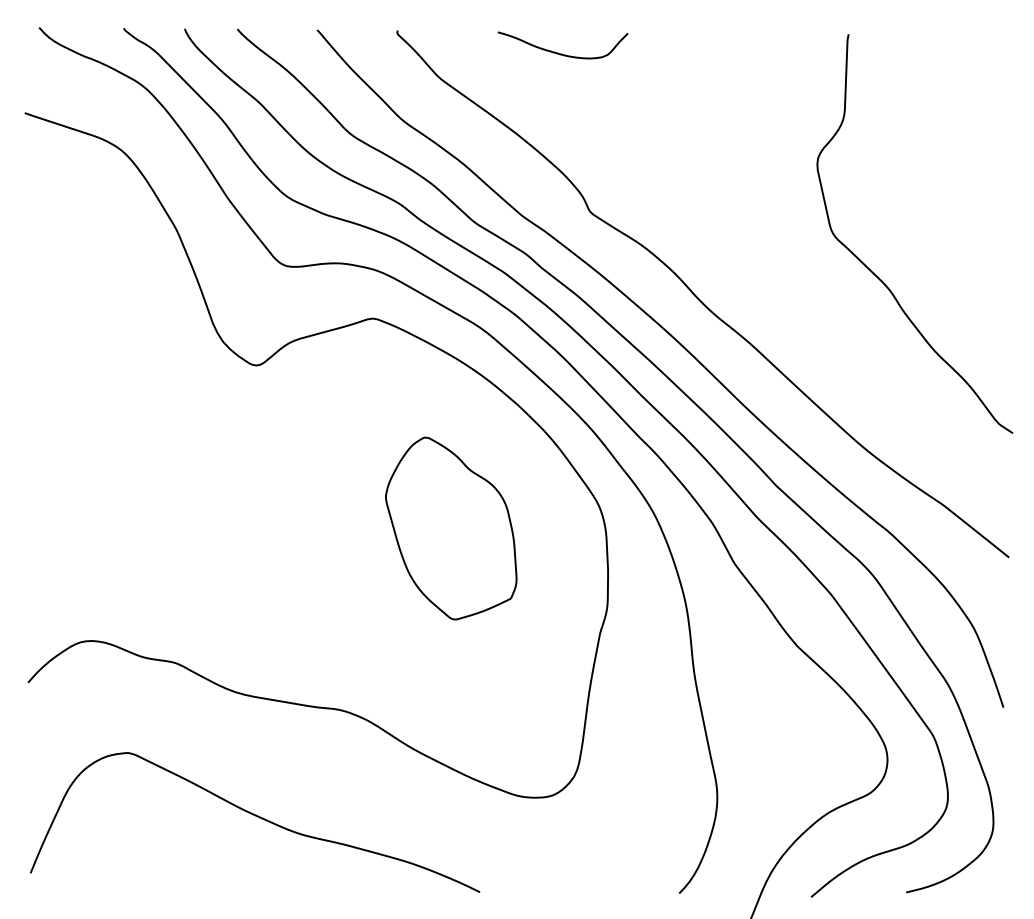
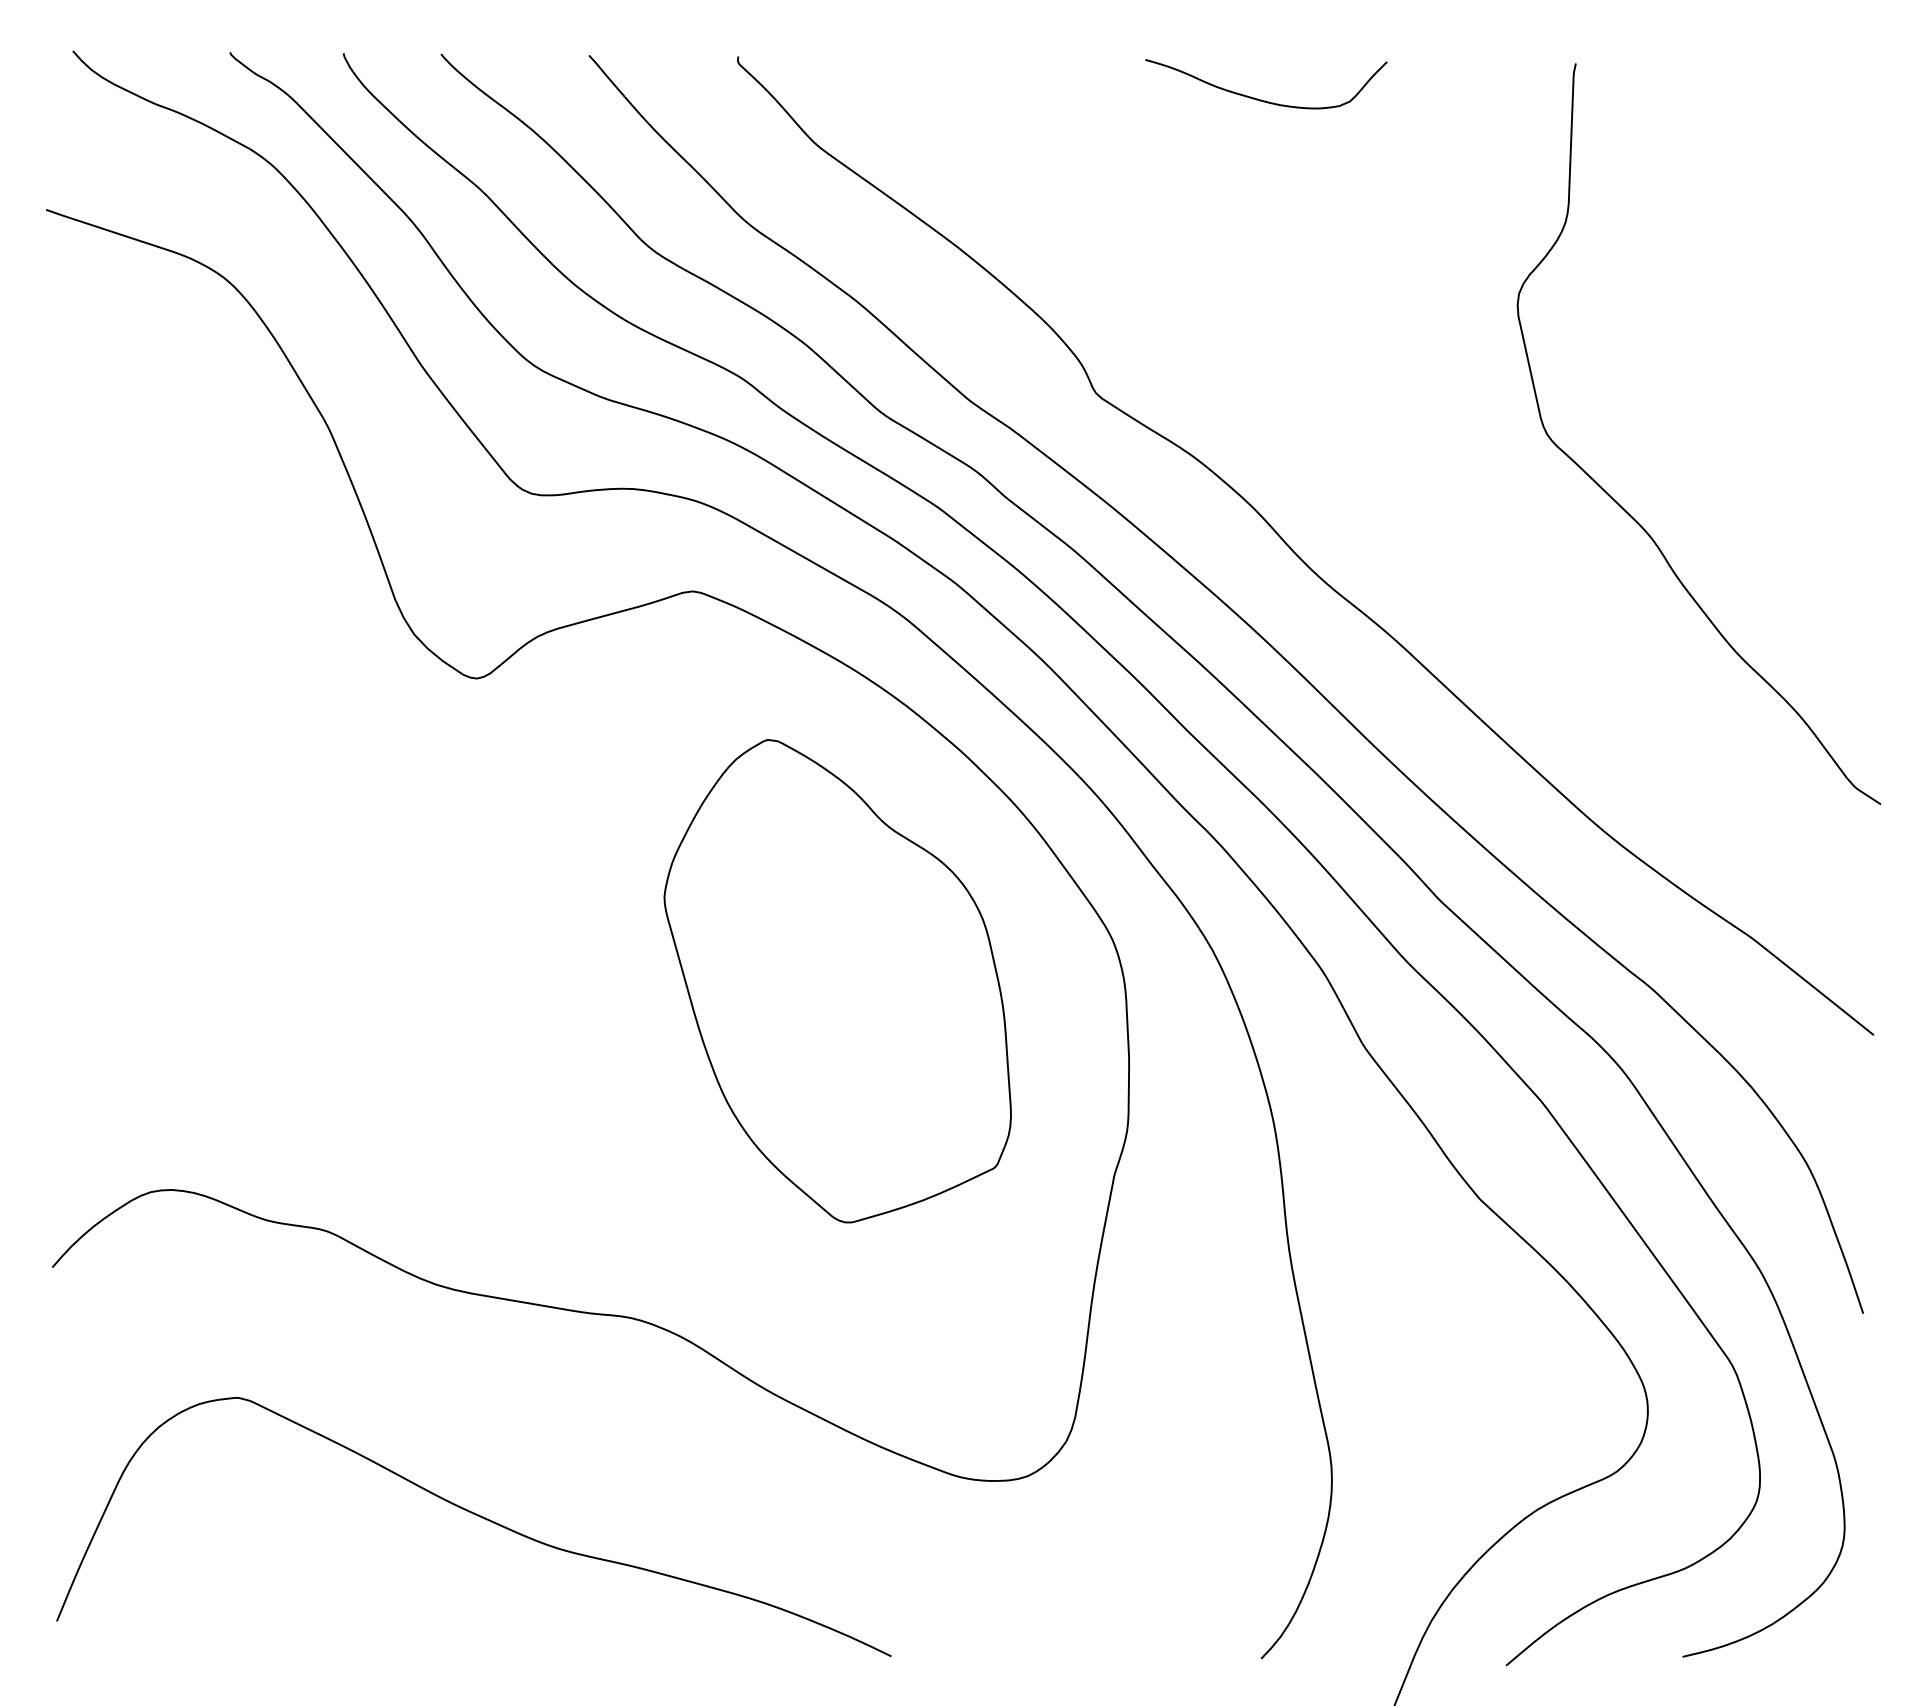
curve: (562, 53) -> (1265, 99), moved
part: (451, 528) -> (838, 981), size x1.43

